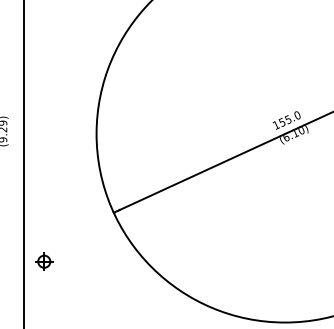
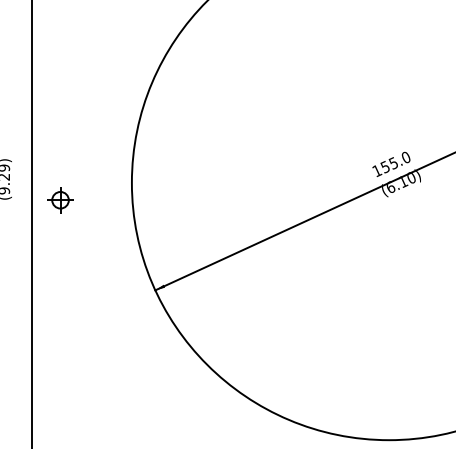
part: (44, 261) -> (60, 199), moved

